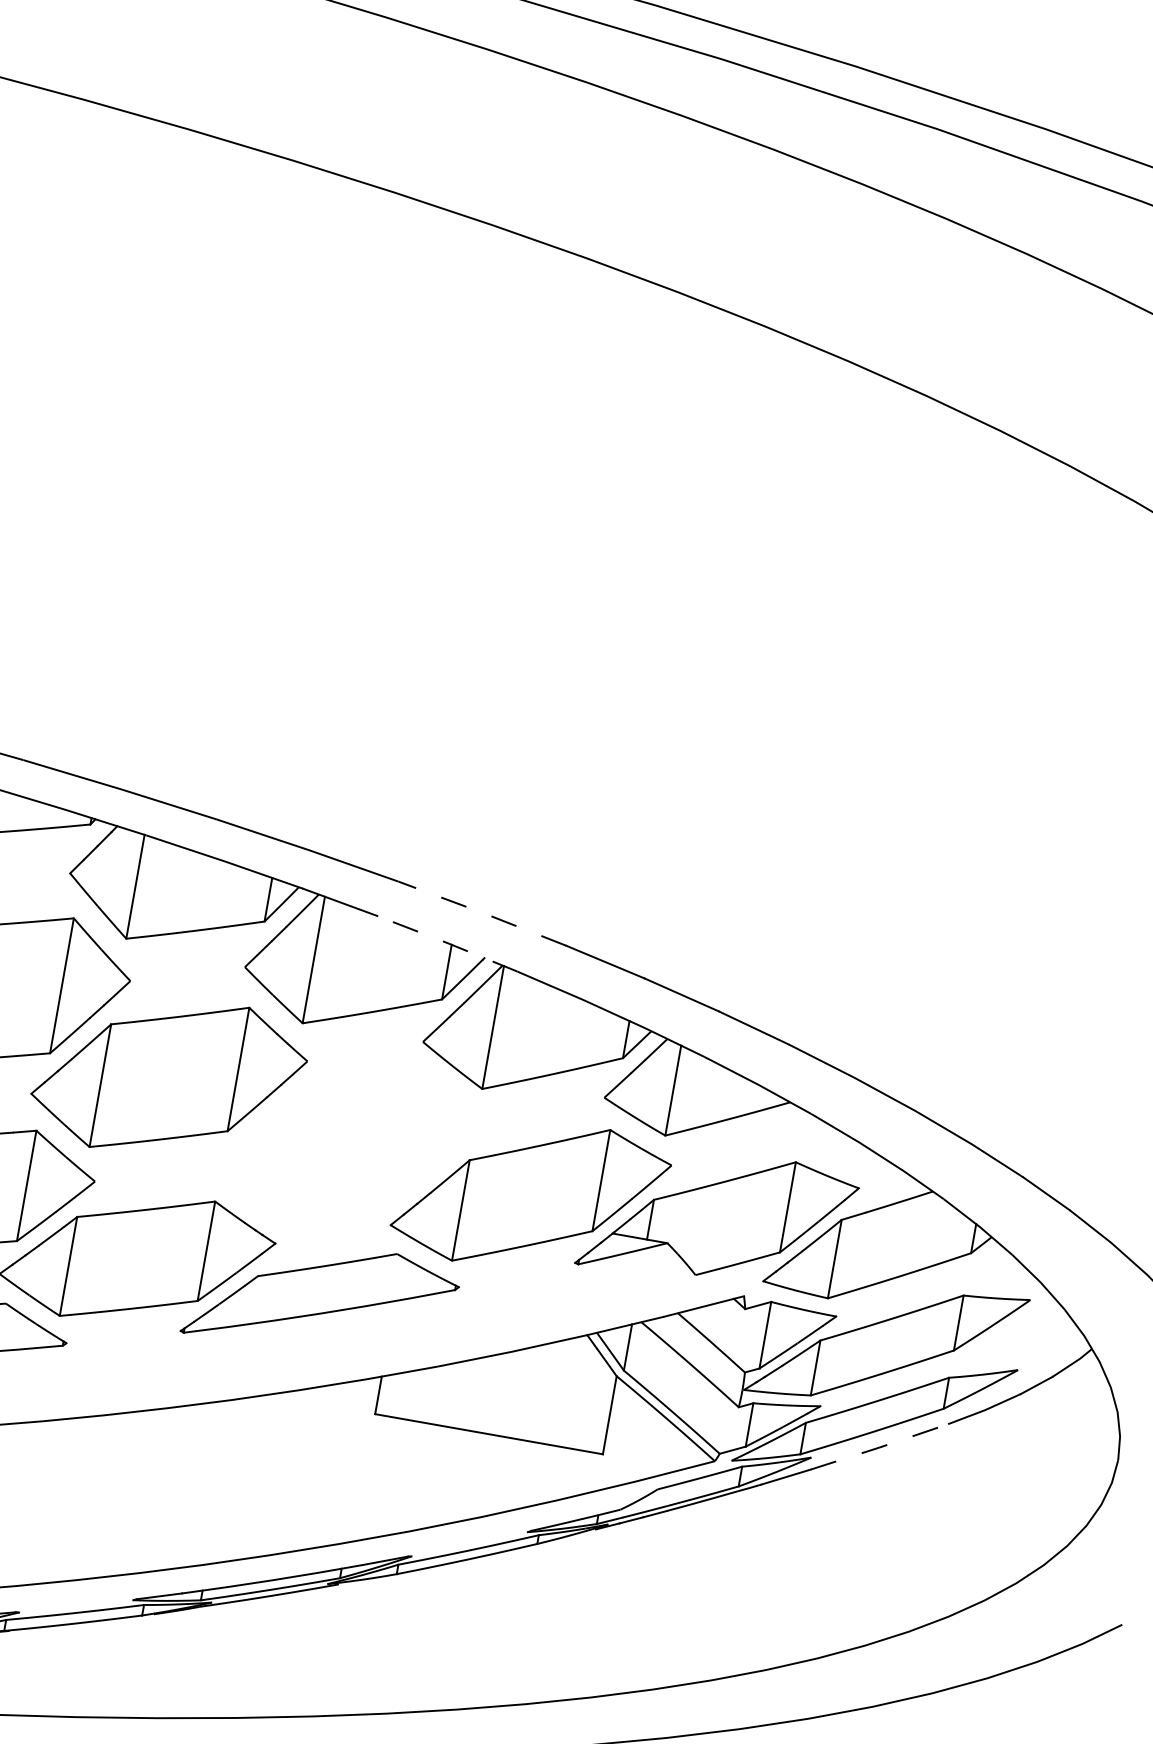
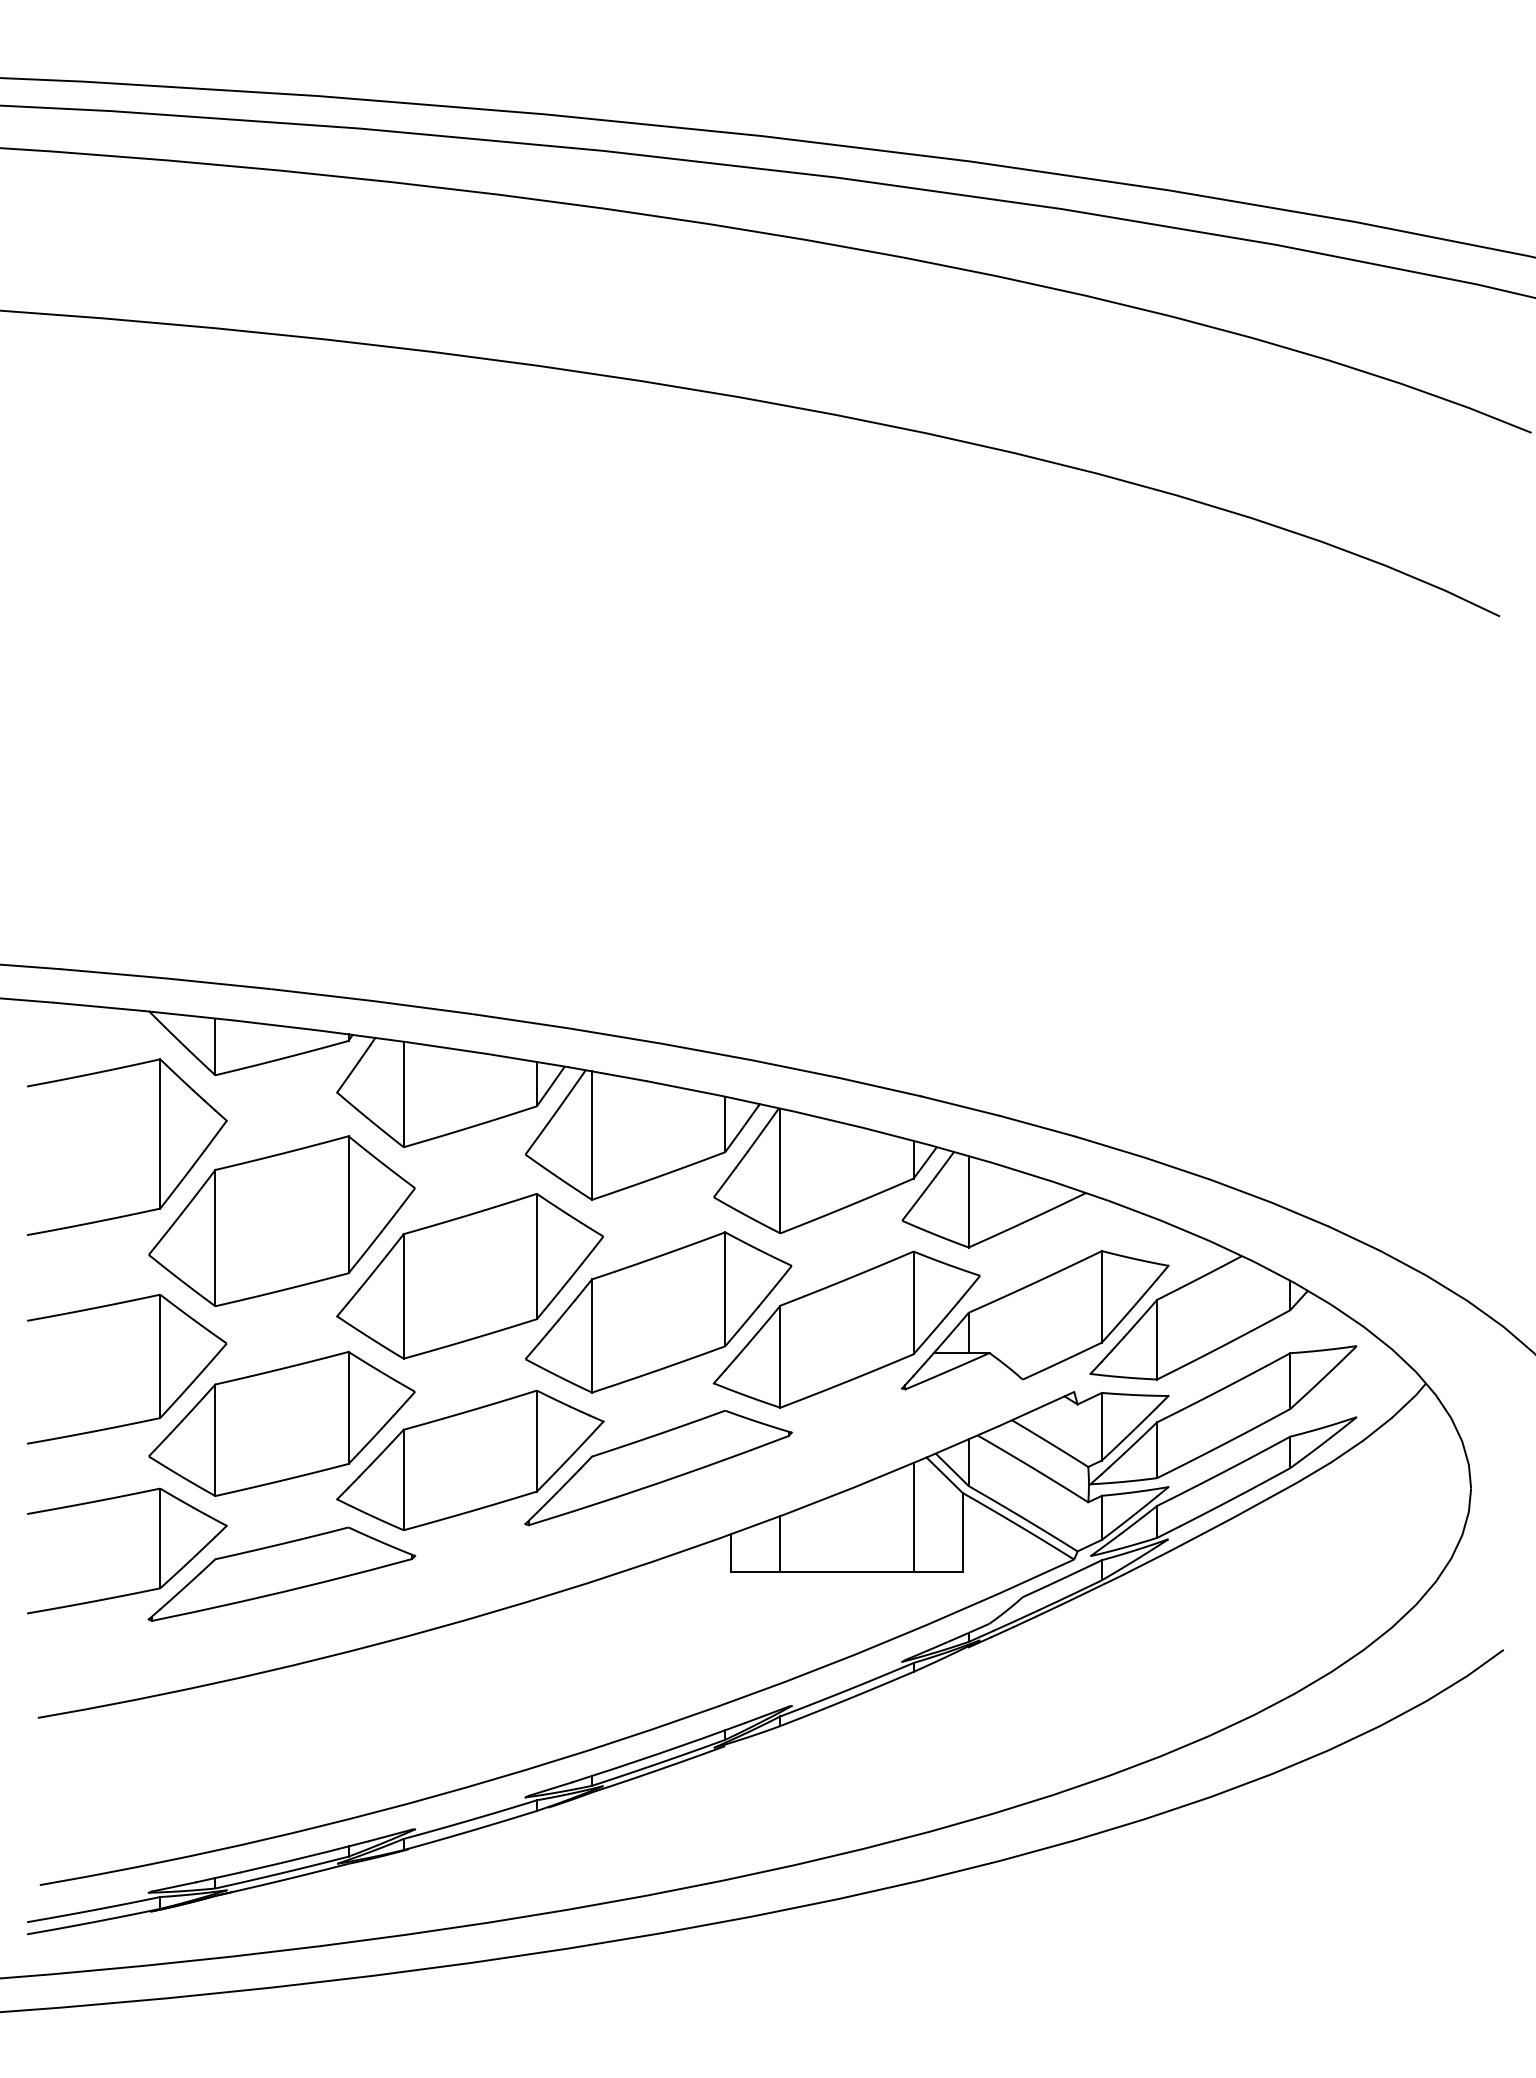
line: (482, 913) -> (750, 1060), dashed -> solid
line: (448, 942) -> (721, 1095), dashed -> solid
part: (348, 1145) -> (658, 1312), added
line: (564, 1391) -> (913, 1517), added
line: (428, 1395) -> (780, 1544), added
line: (879, 1447) -> (1233, 1517), dashed -> solid

